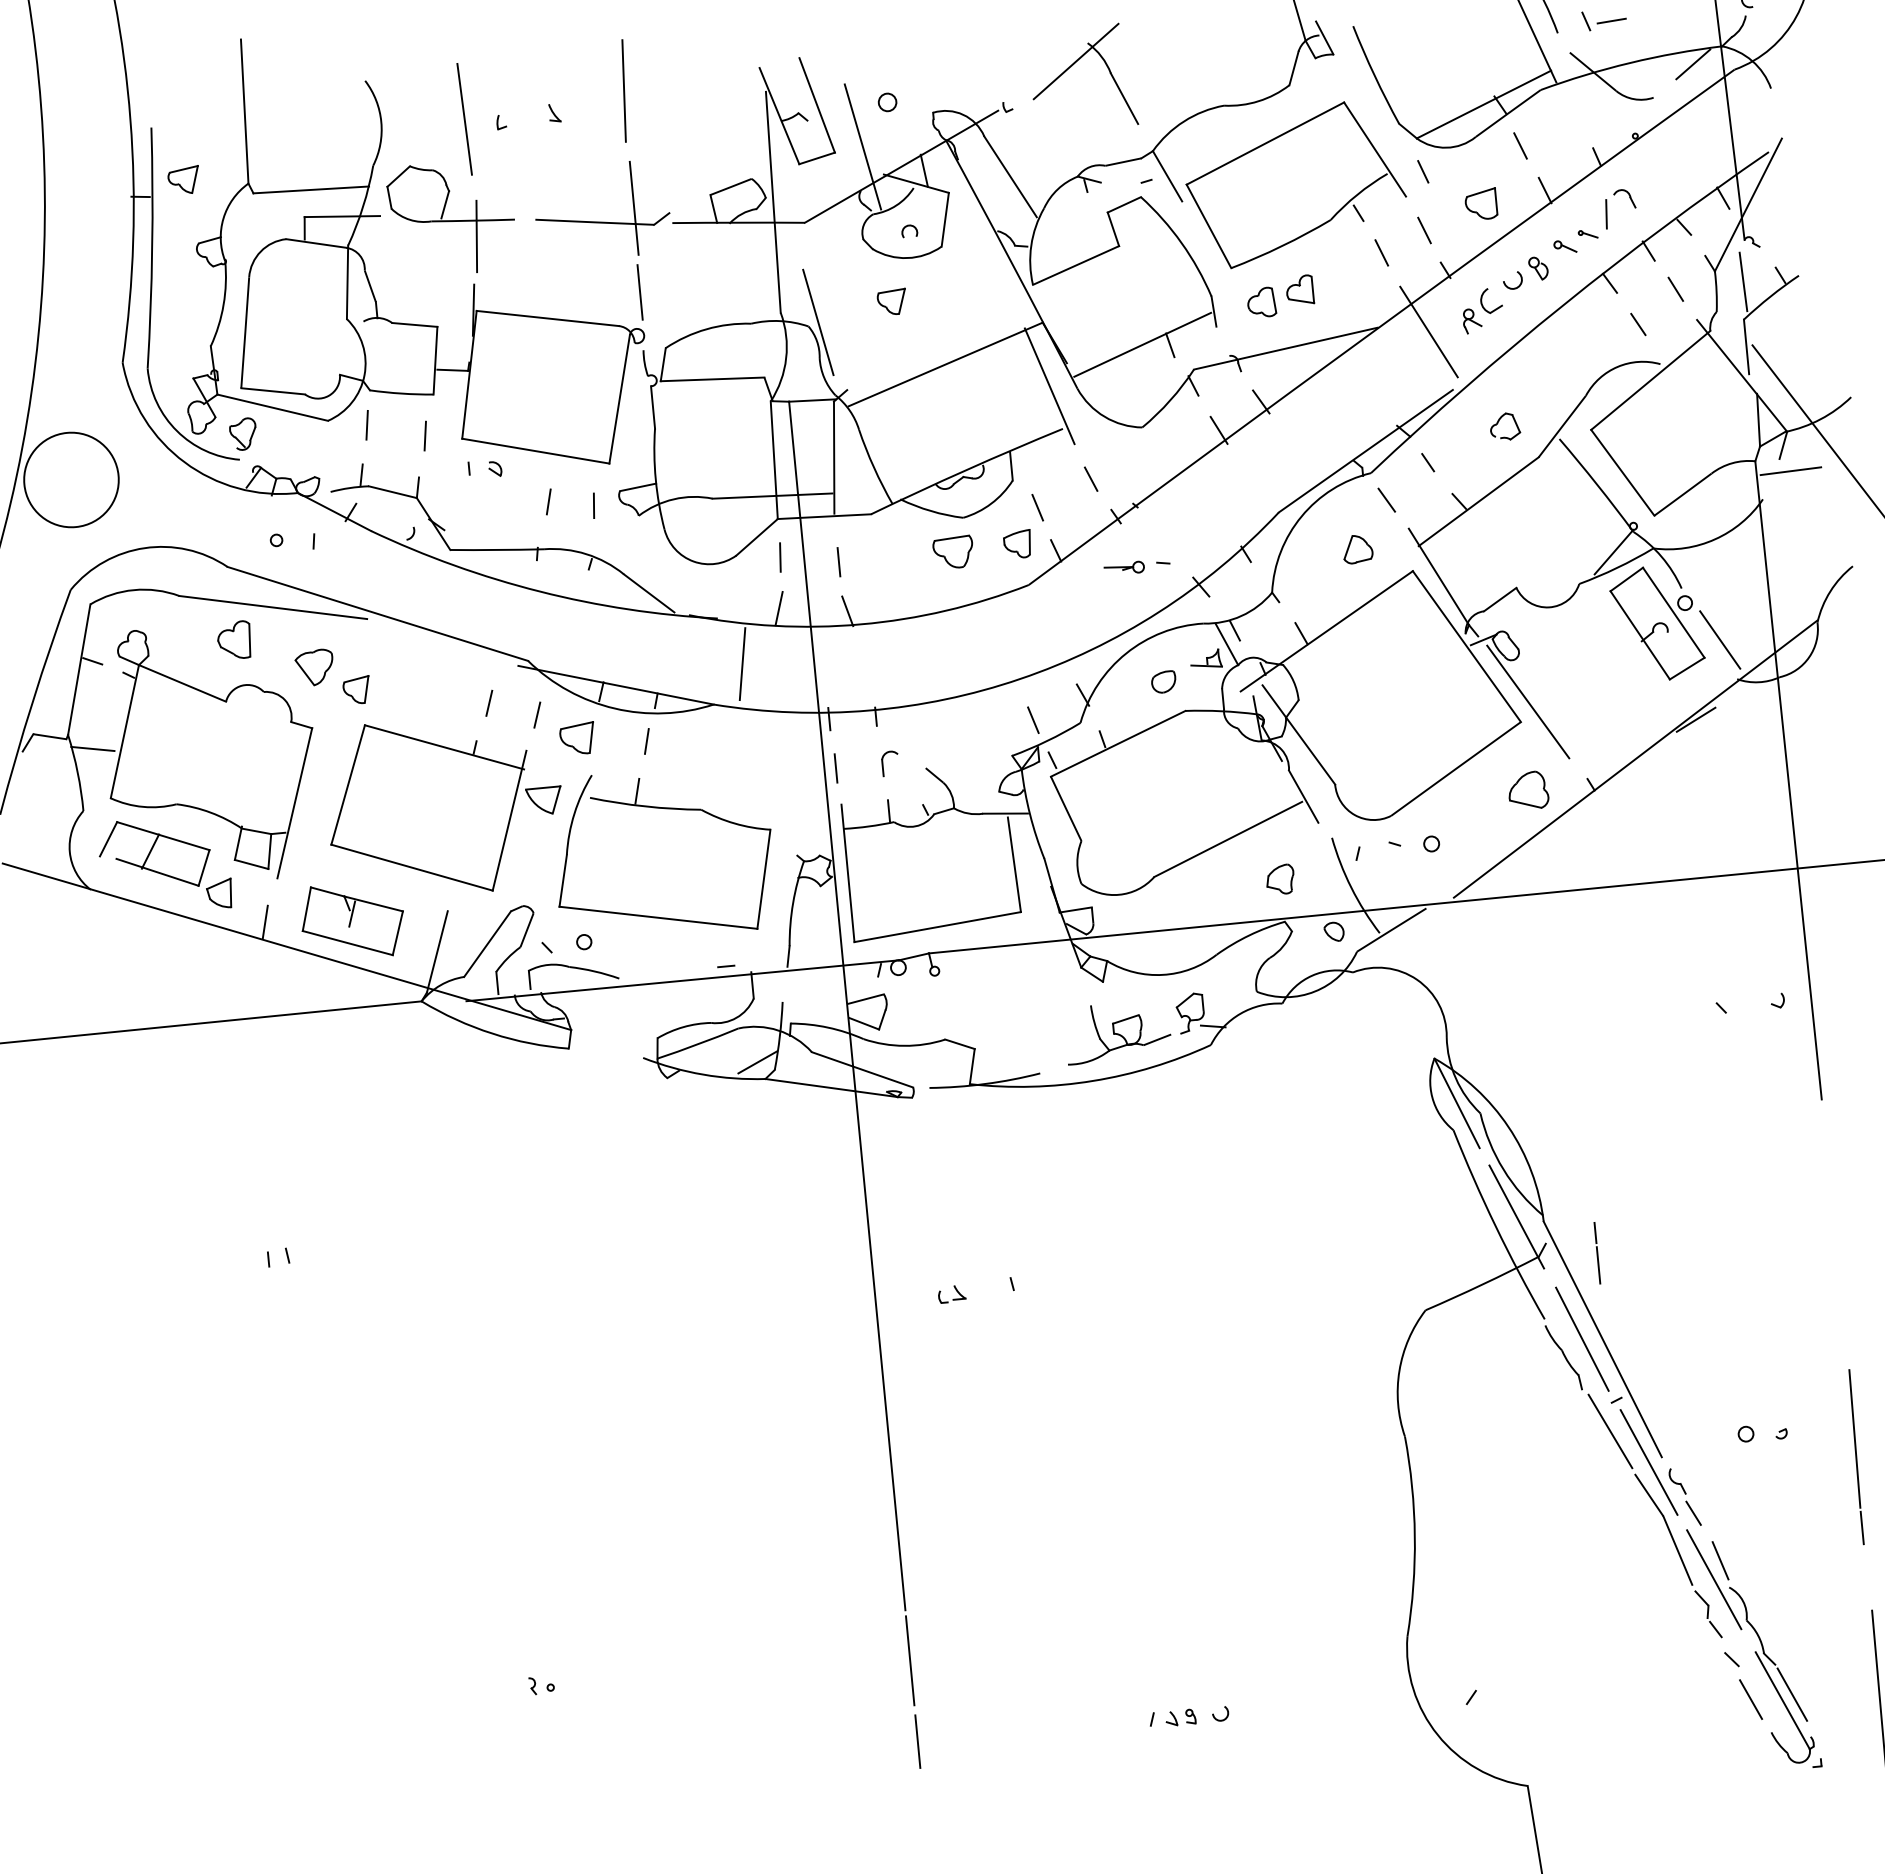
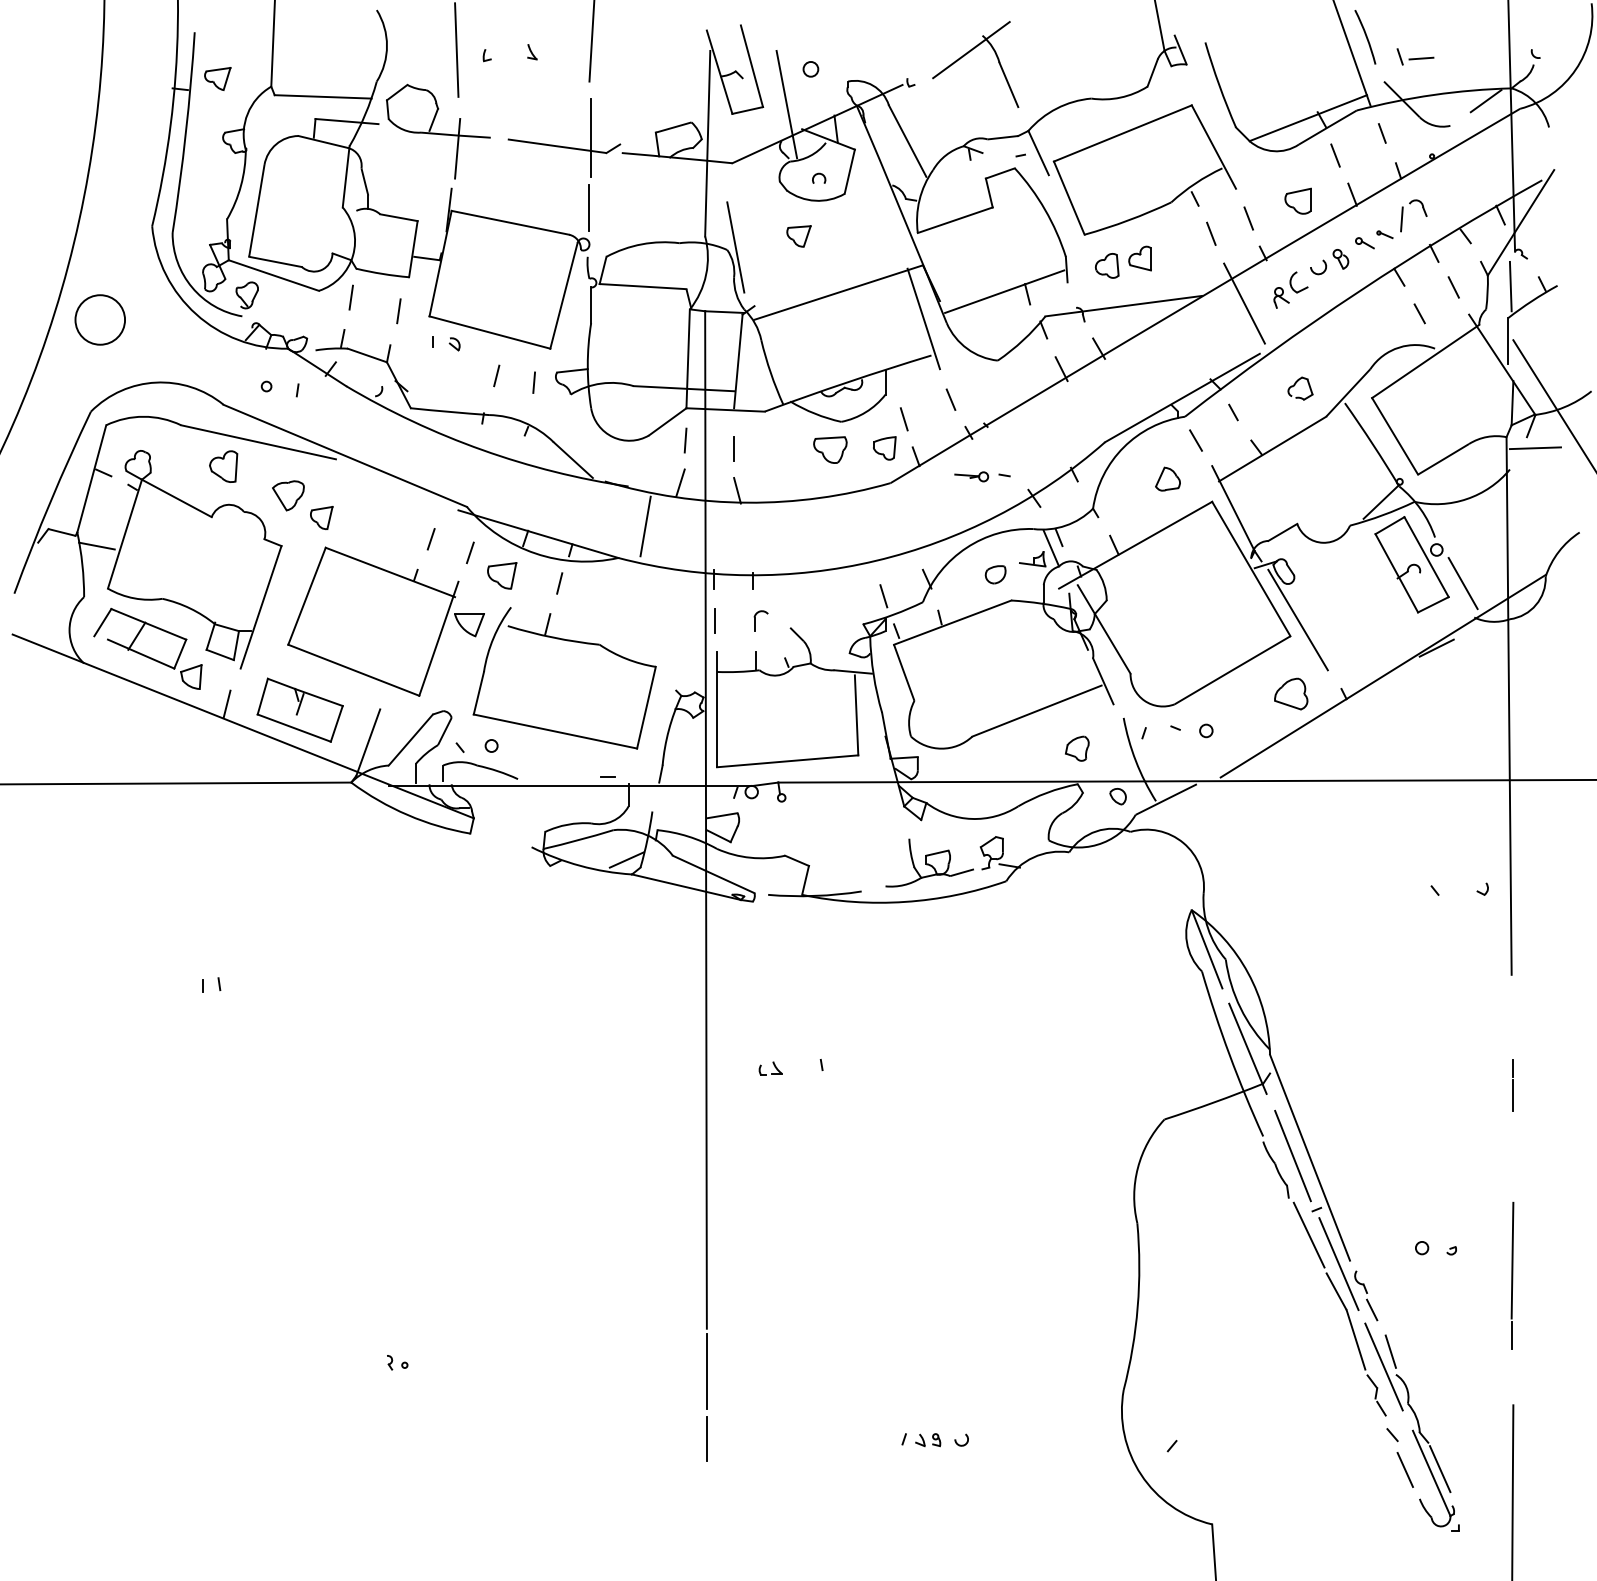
line: (1423, 171) -> (1382, 133), moved
circle: (71, 479) -> (100, 319), size x0.62
line: (1596, 1253) -> (1512, 1085), moved

